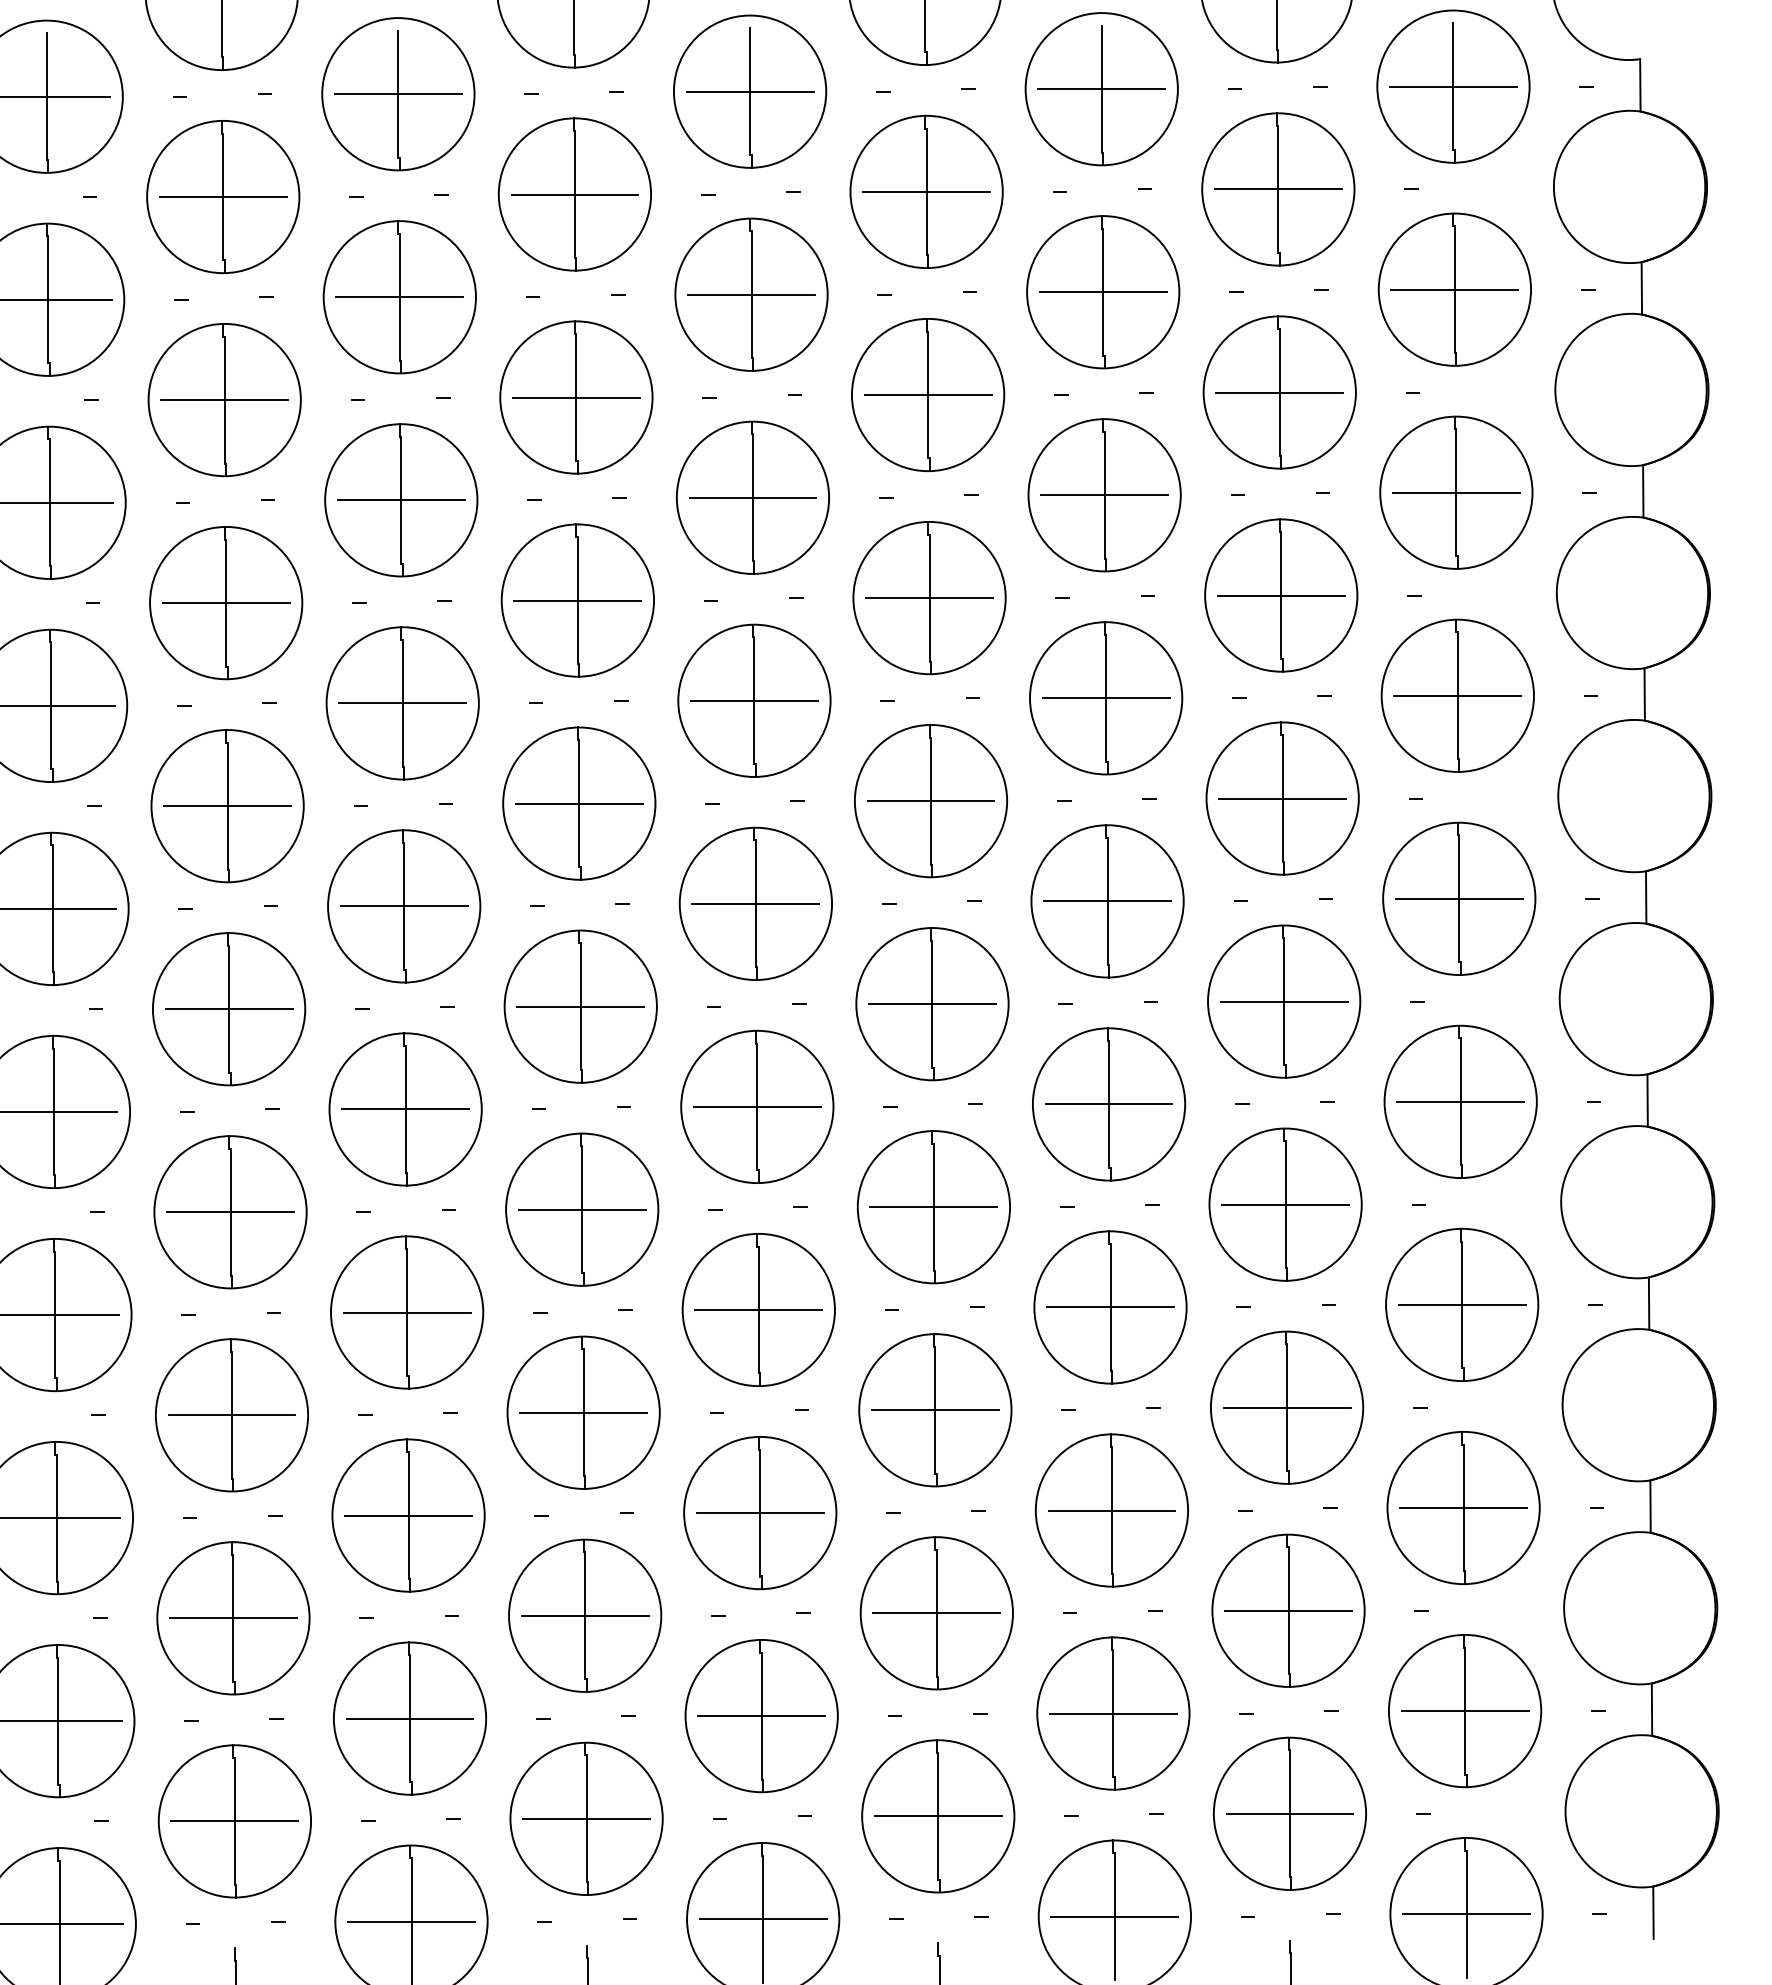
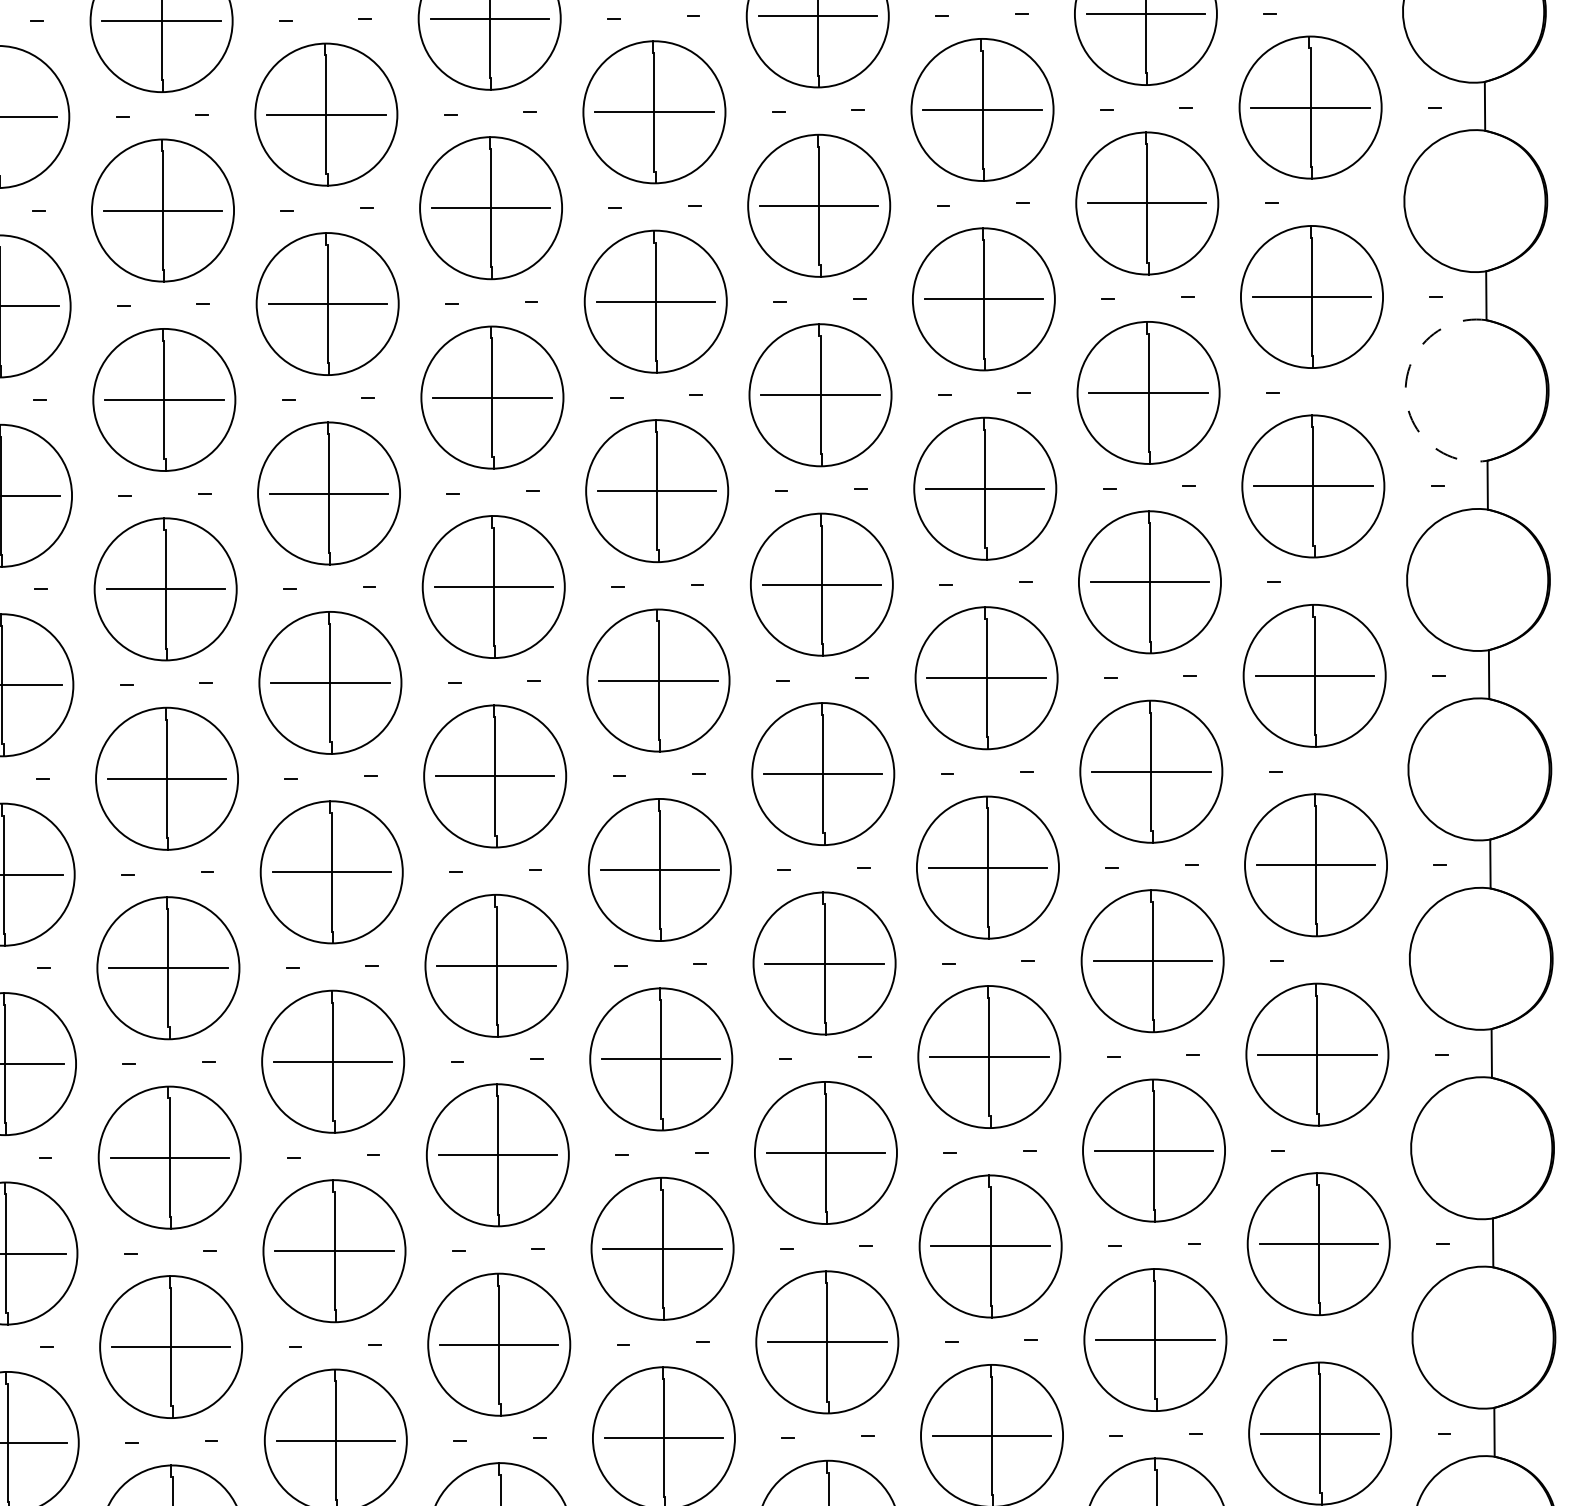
arc: (1556, 593) -> (1405, 390), solid -> dashed

